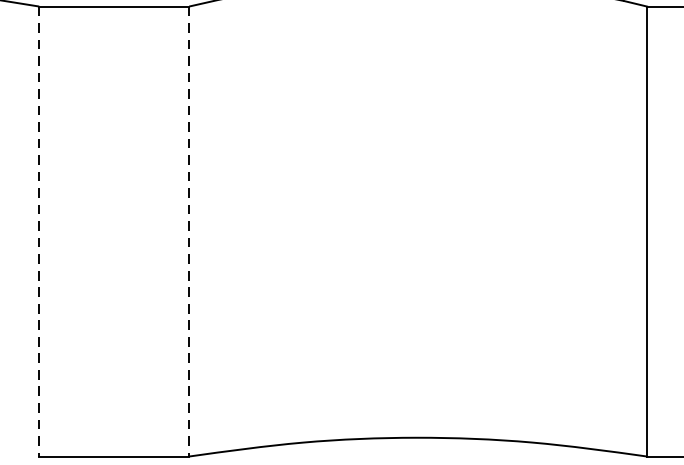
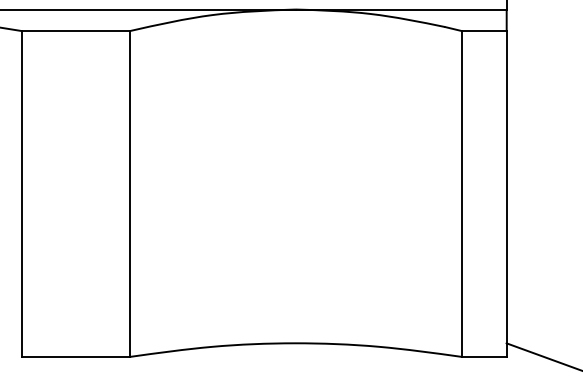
line: (39, 230) -> (21, 193), dashed -> solid
line: (189, 230) -> (130, 193), dashed -> solid

